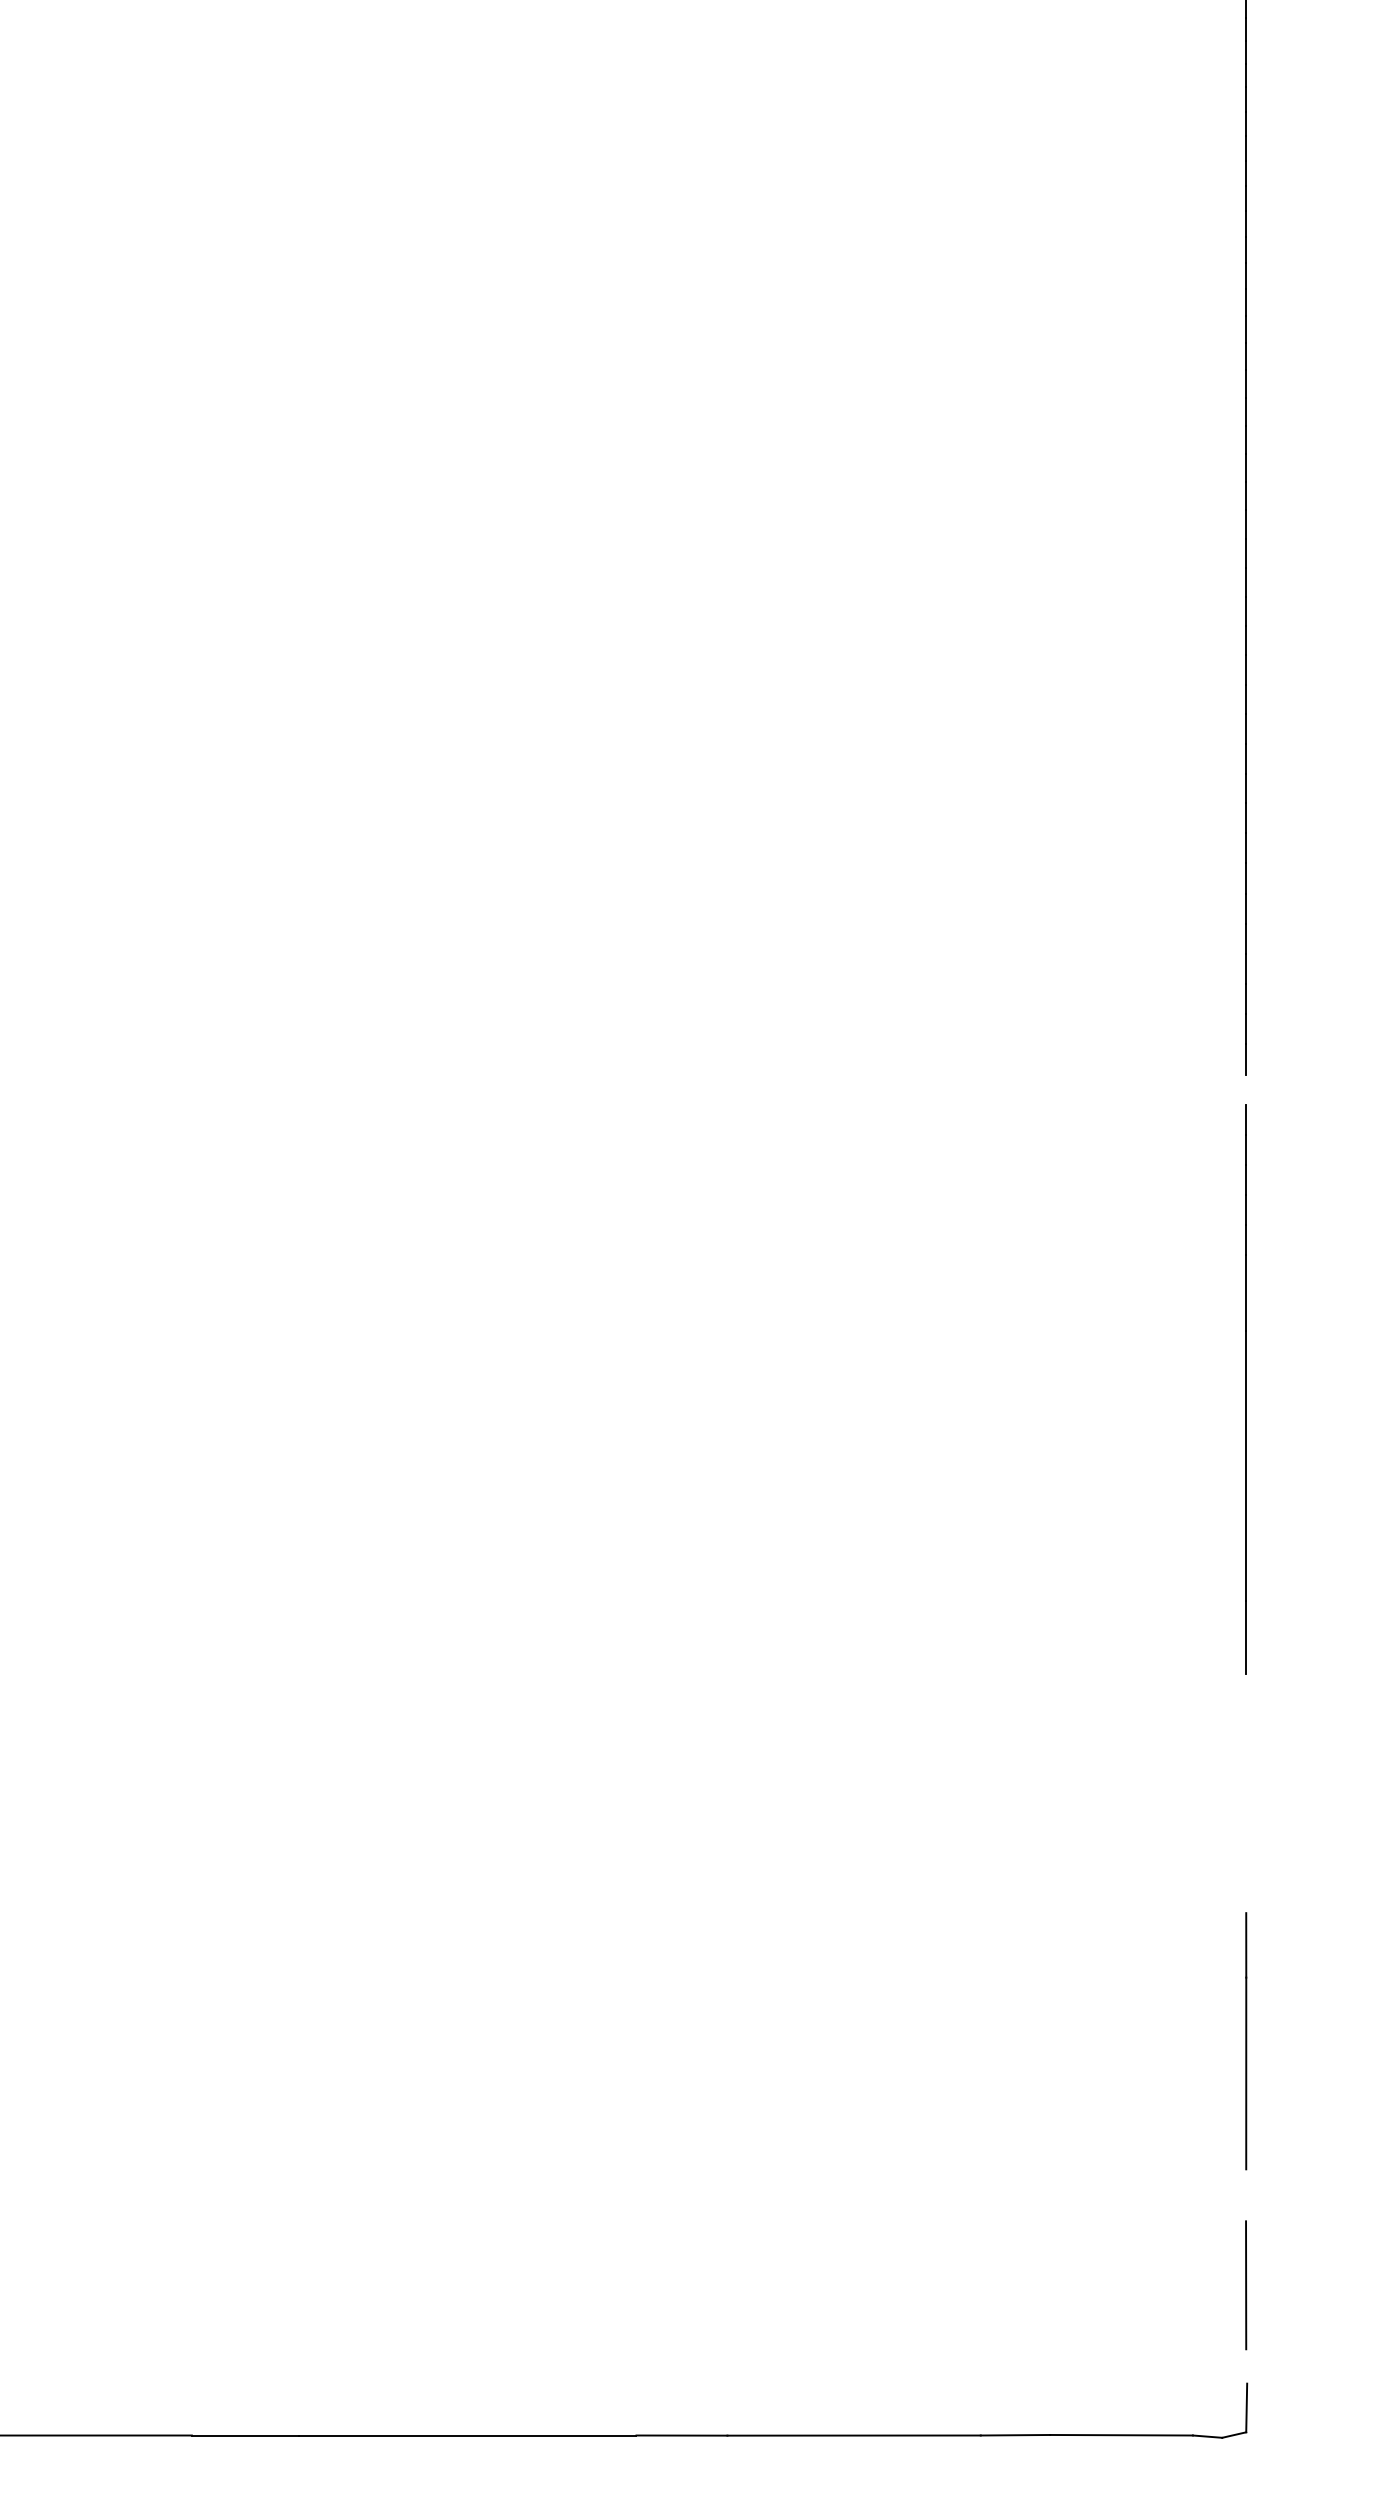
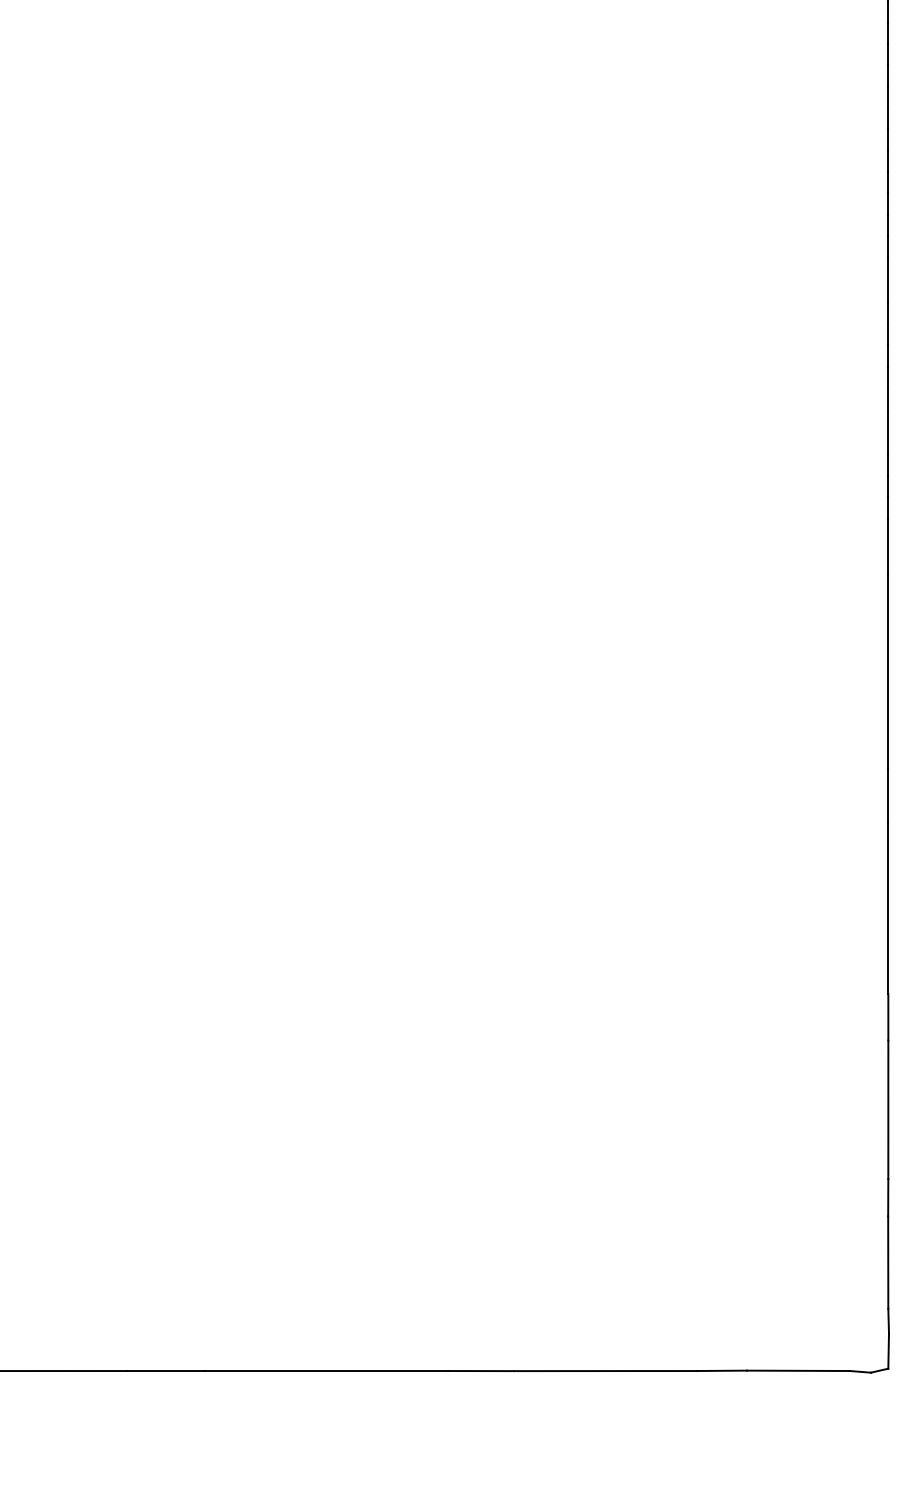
line: (1246, 1089) -> (888, 399), added
line: (1246, 1793) -> (888, 907), added
line: (1246, 2195) -> (888, 1197), added
line: (1246, 2366) -> (888, 1321), added

